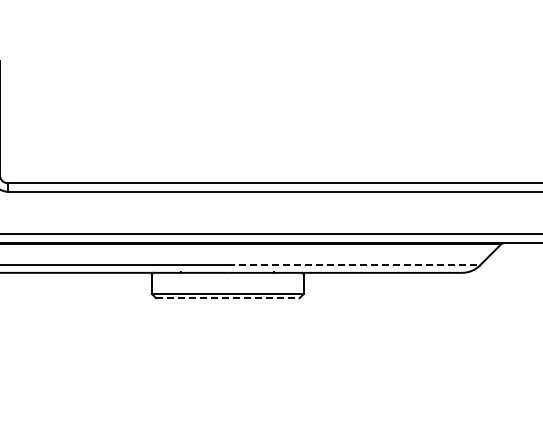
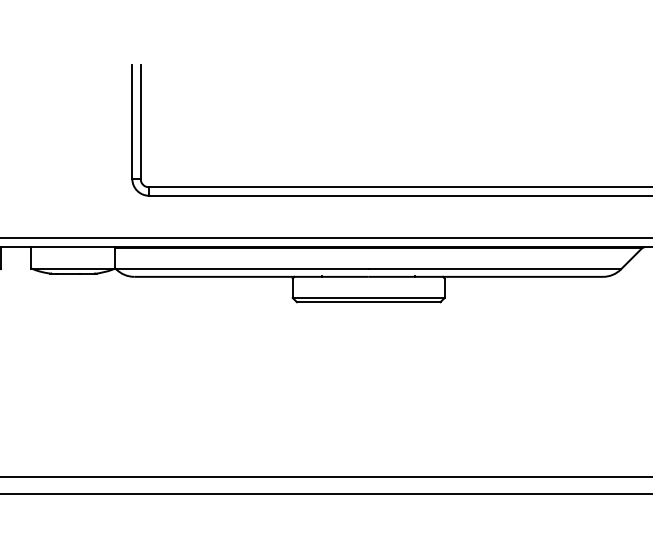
line: (354, 265) -> (495, 269), dashed -> solid
line: (227, 298) -> (368, 302), dashed -> solid

